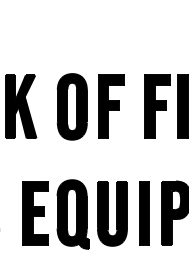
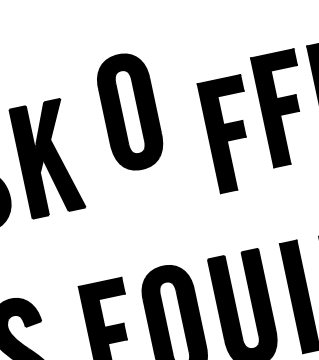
part: (71, 106) -> (128, 111), moved
part: (111, 106) -> (230, 133), moved

